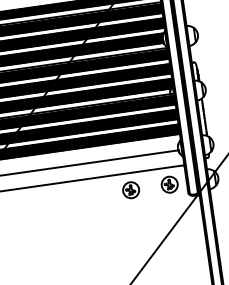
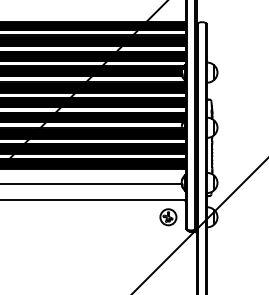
part: (131, 190) -> (129, 217), removed

